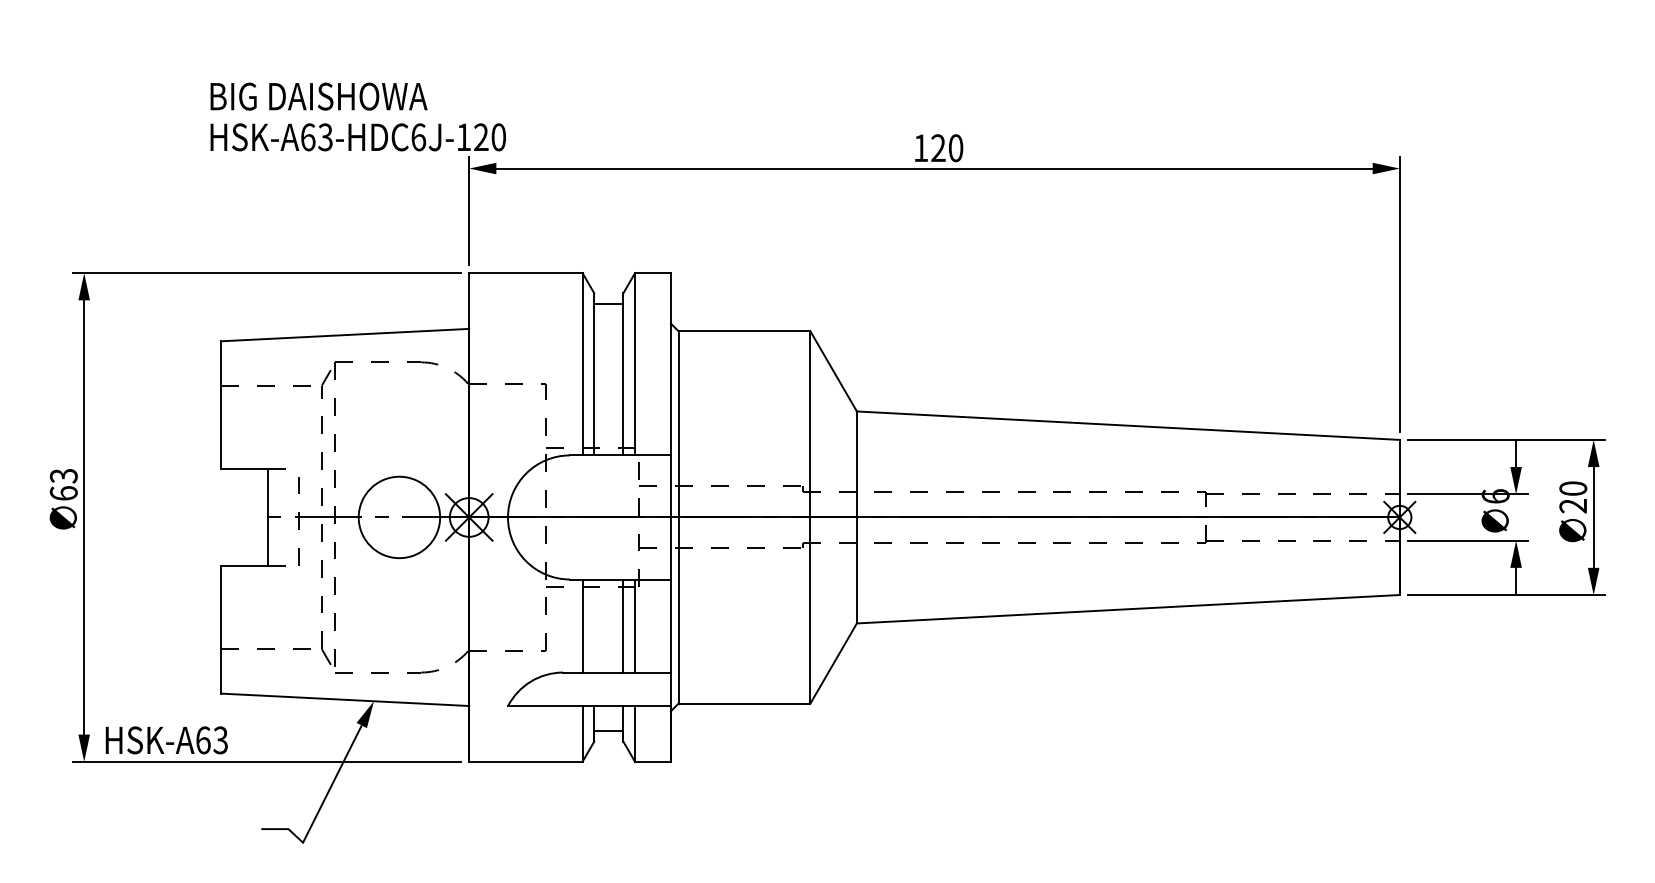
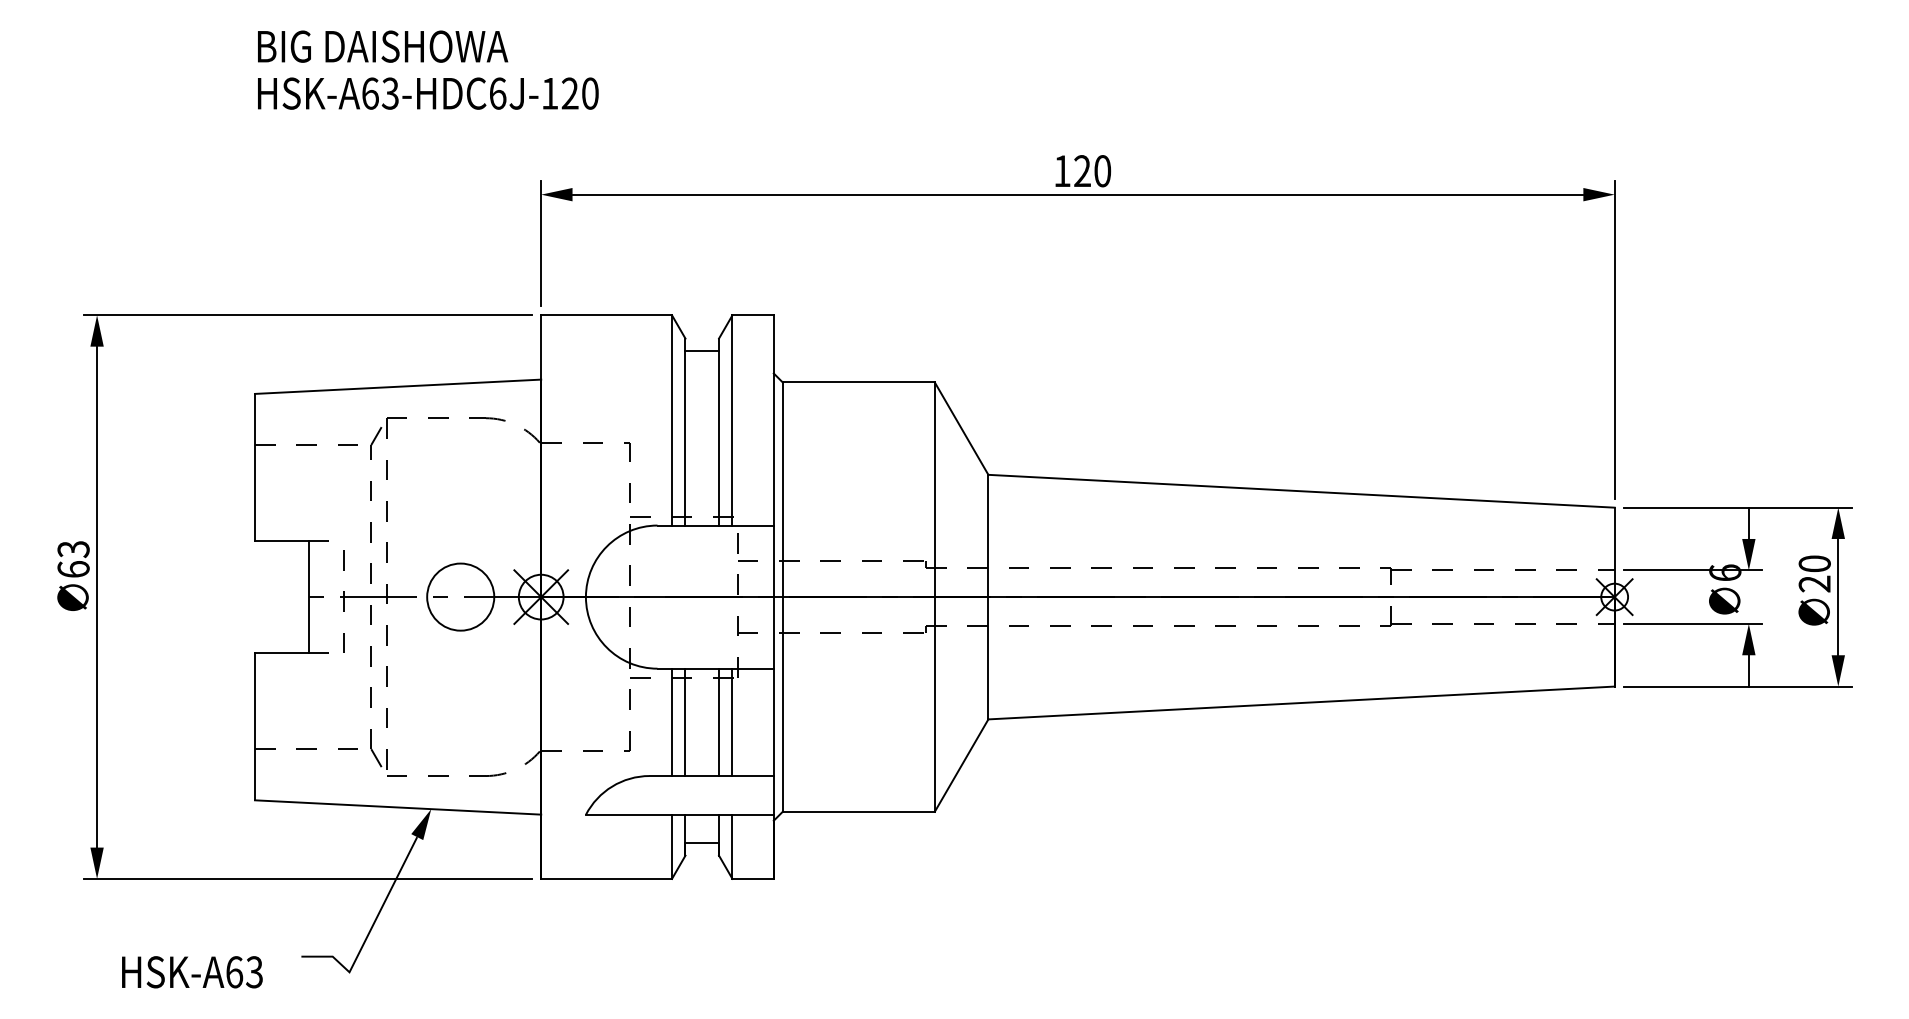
text: (358, 116) -> (428, 69), moved
circle: (399, 516) -> (460, 596), size x0.71
line: (594, 626) -> (685, 722), added
text: (166, 740) -> (192, 972), moved

